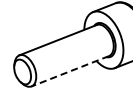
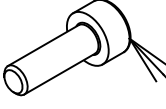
line: (70, 71) -> (59, 74), dashed -> solid

